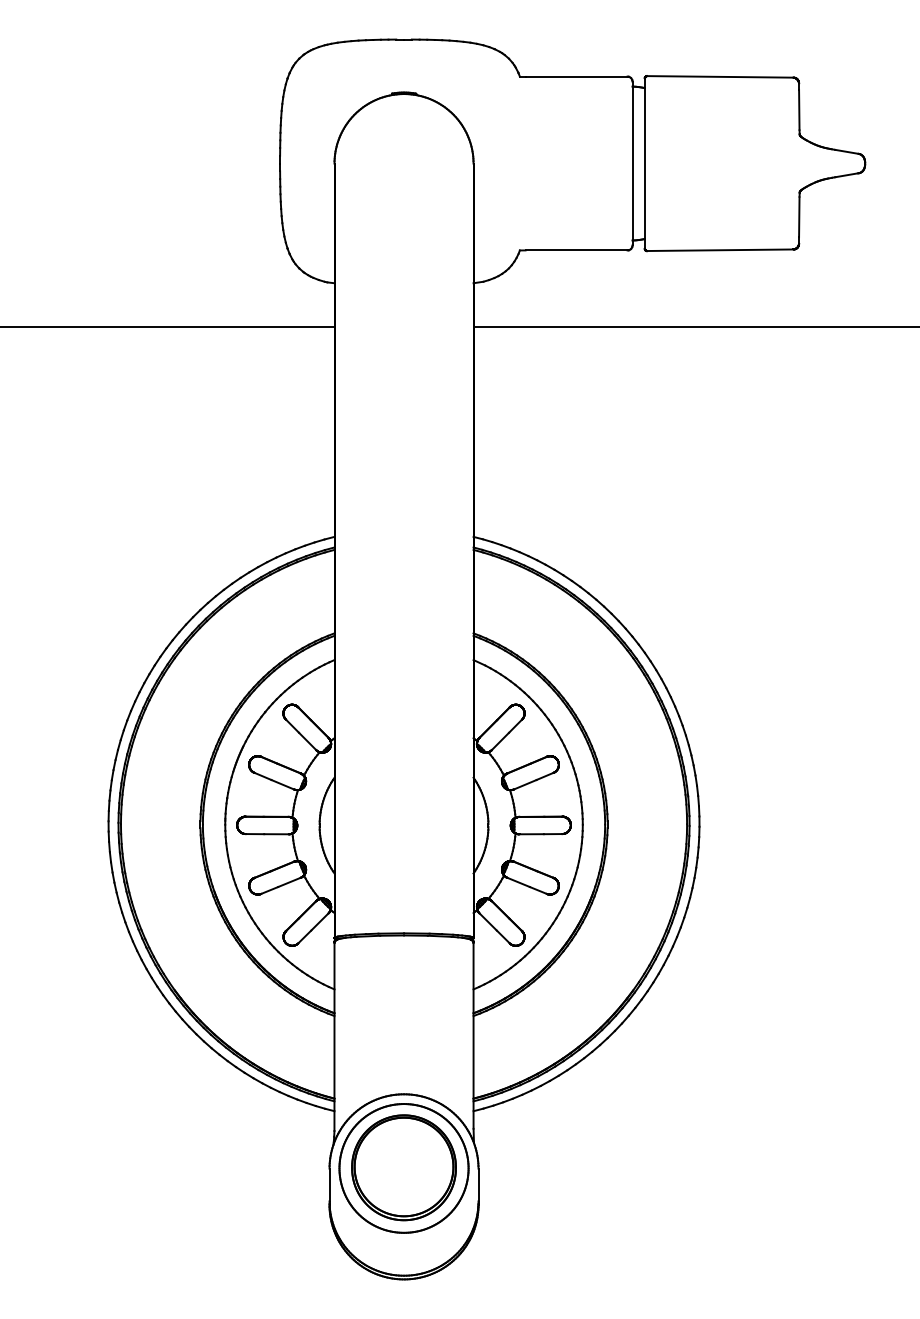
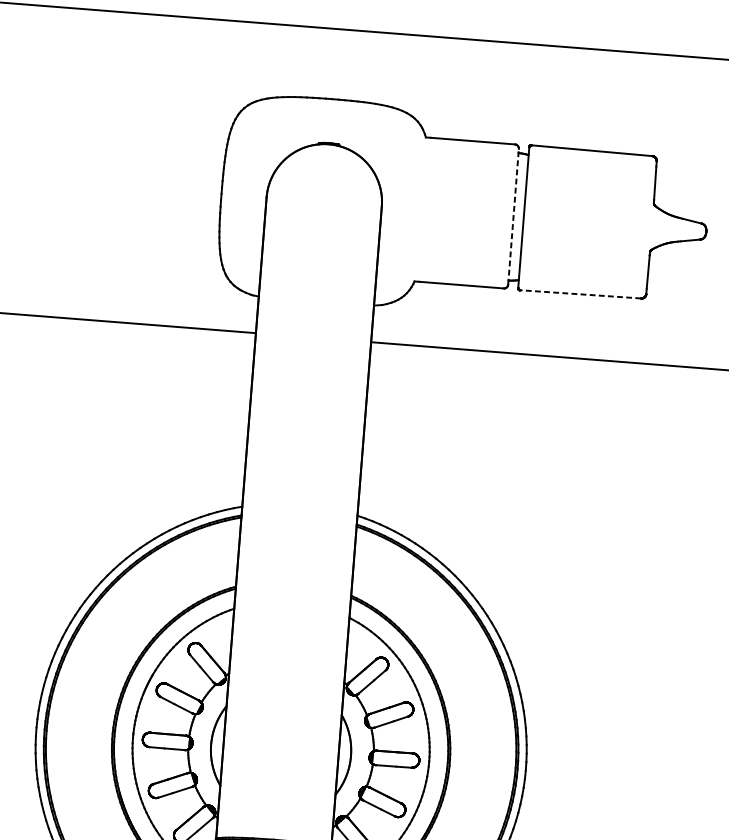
line: (632, 163) -> (513, 216), solid -> dashed
line: (720, 250) -> (580, 294), solid -> dashed

